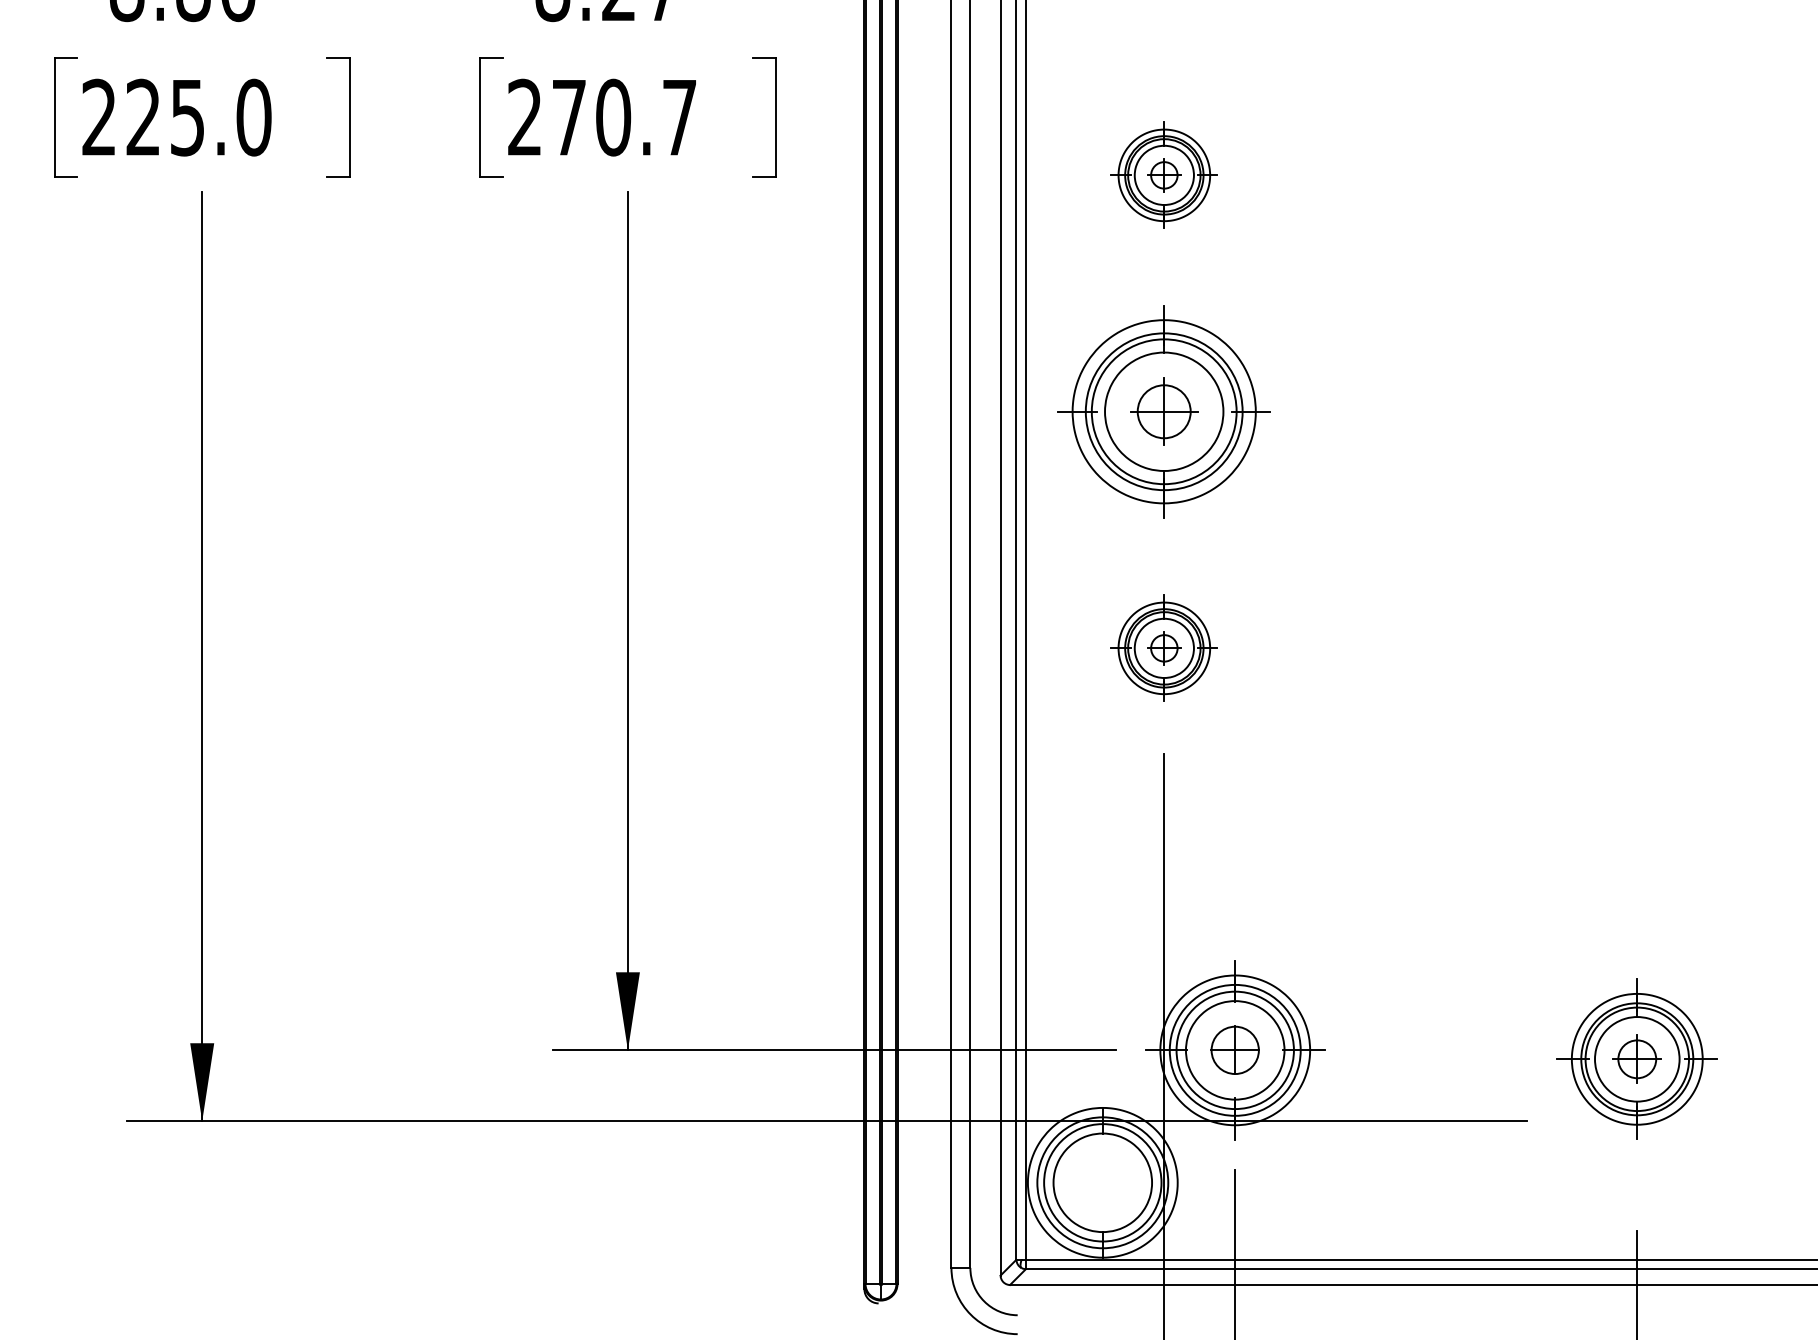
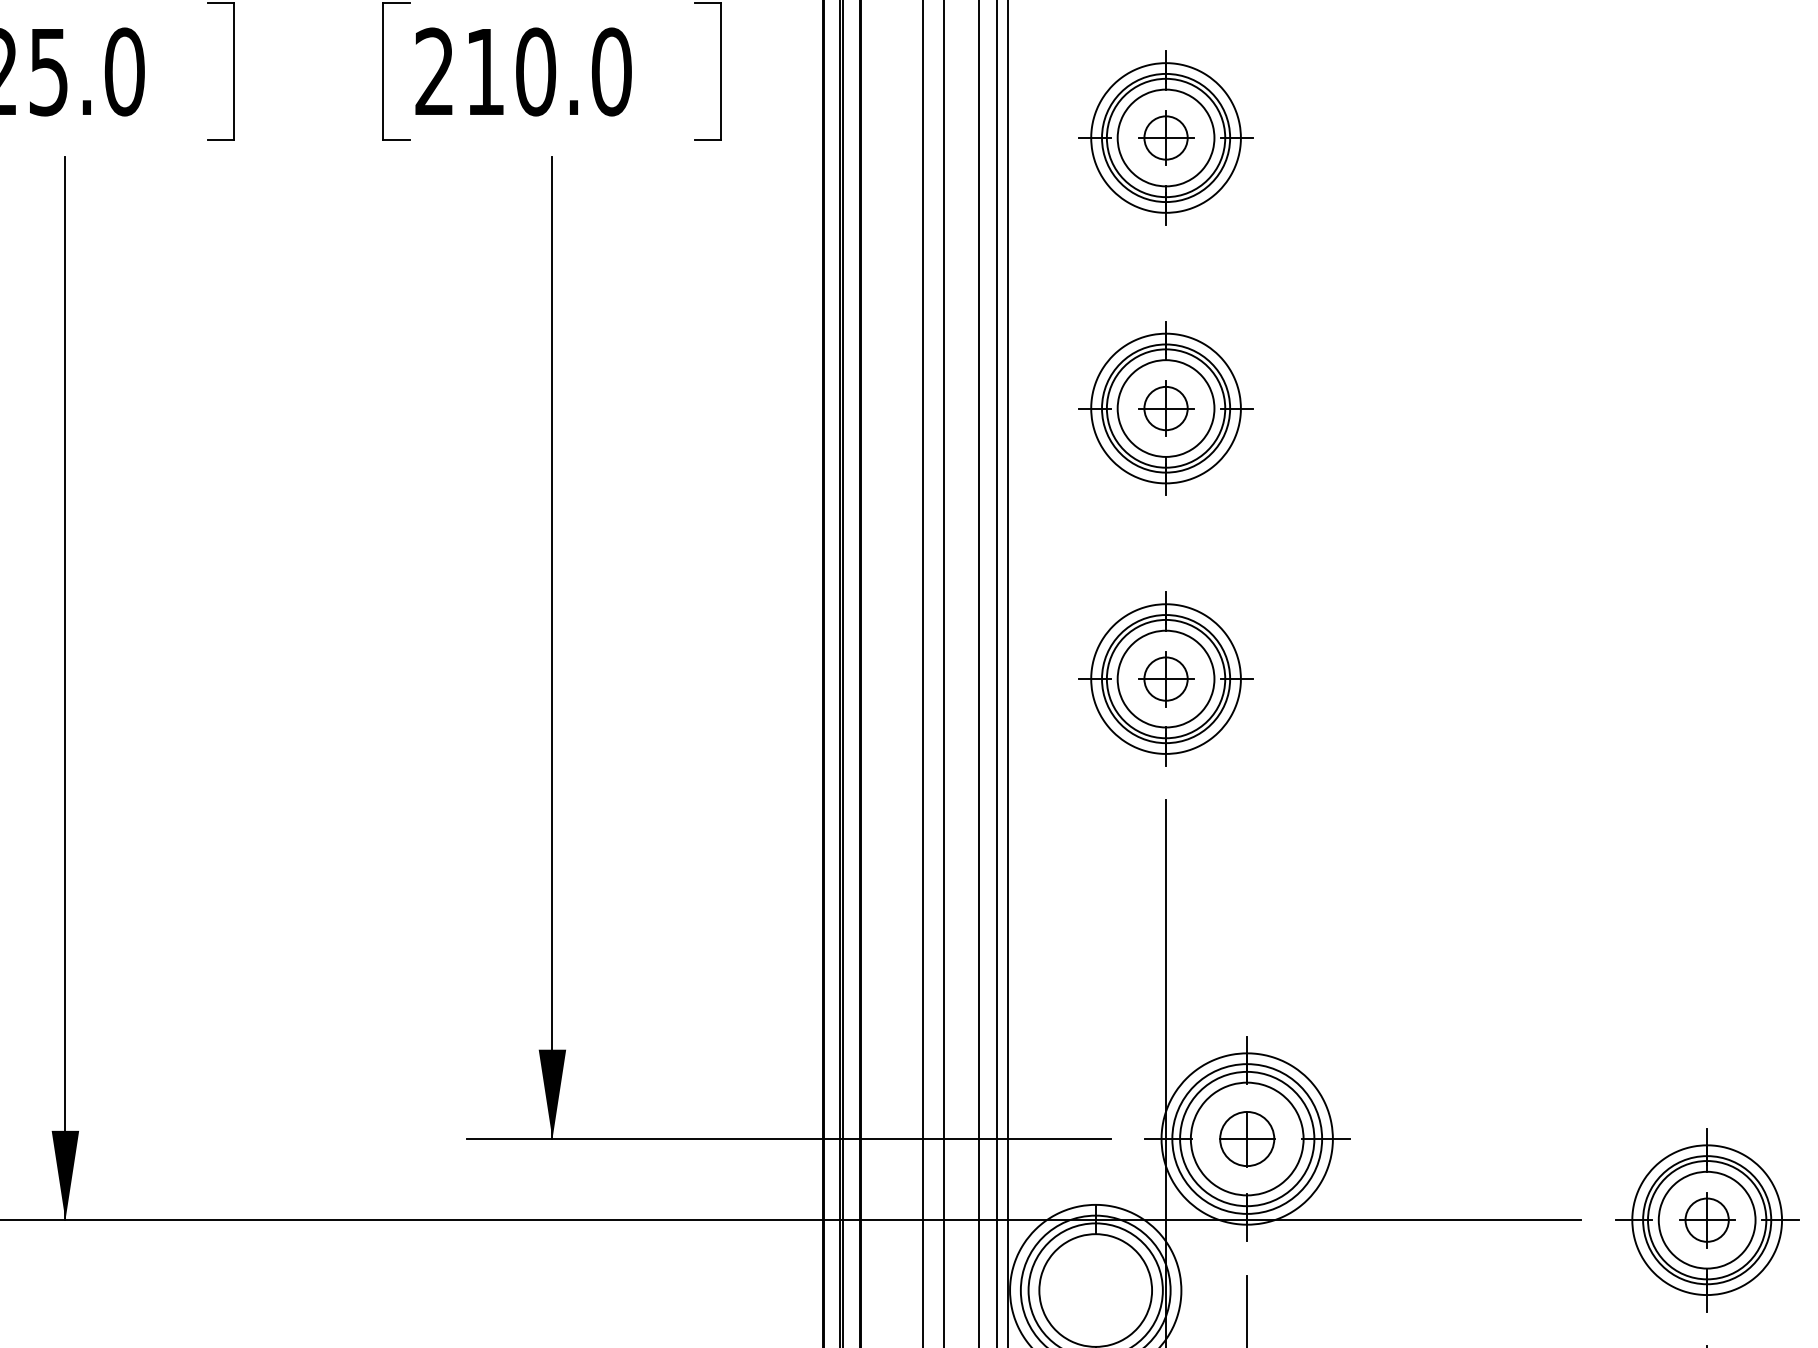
text: (625, 117) -> (549, 71), 270.7 -> 210.0
part: (1164, 175) -> (1166, 138), size x1.43
part: (1164, 411) -> (1166, 408), size x0.71
part: (1164, 648) -> (1166, 679), size x1.43
part: (1636, 1058) -> (1706, 1219), moved

